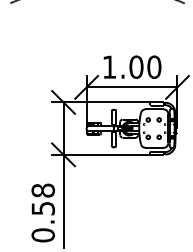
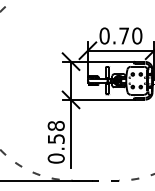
text: (123, 66) -> (114, 35), 1.00 -> 0.70

